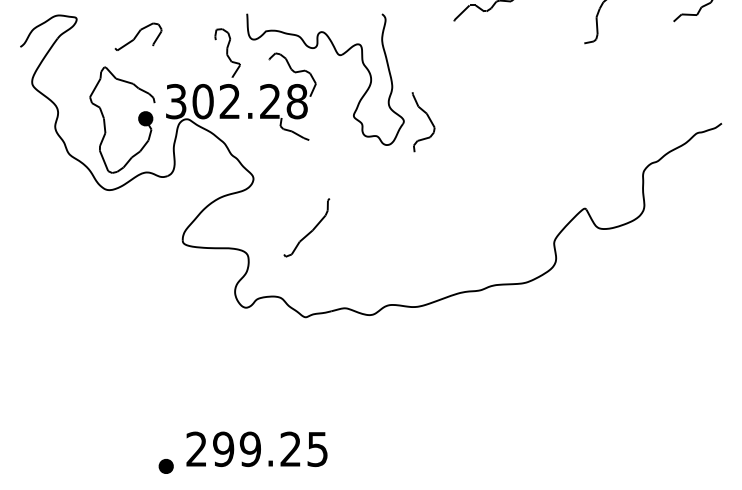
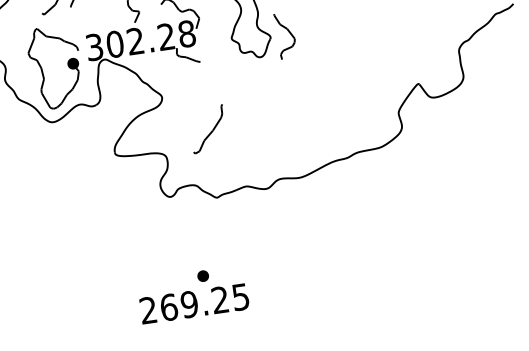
text: (223, 449) -> (168, 307), 299.25 -> 269.25
part: (165, 466) -> (202, 276), moved

